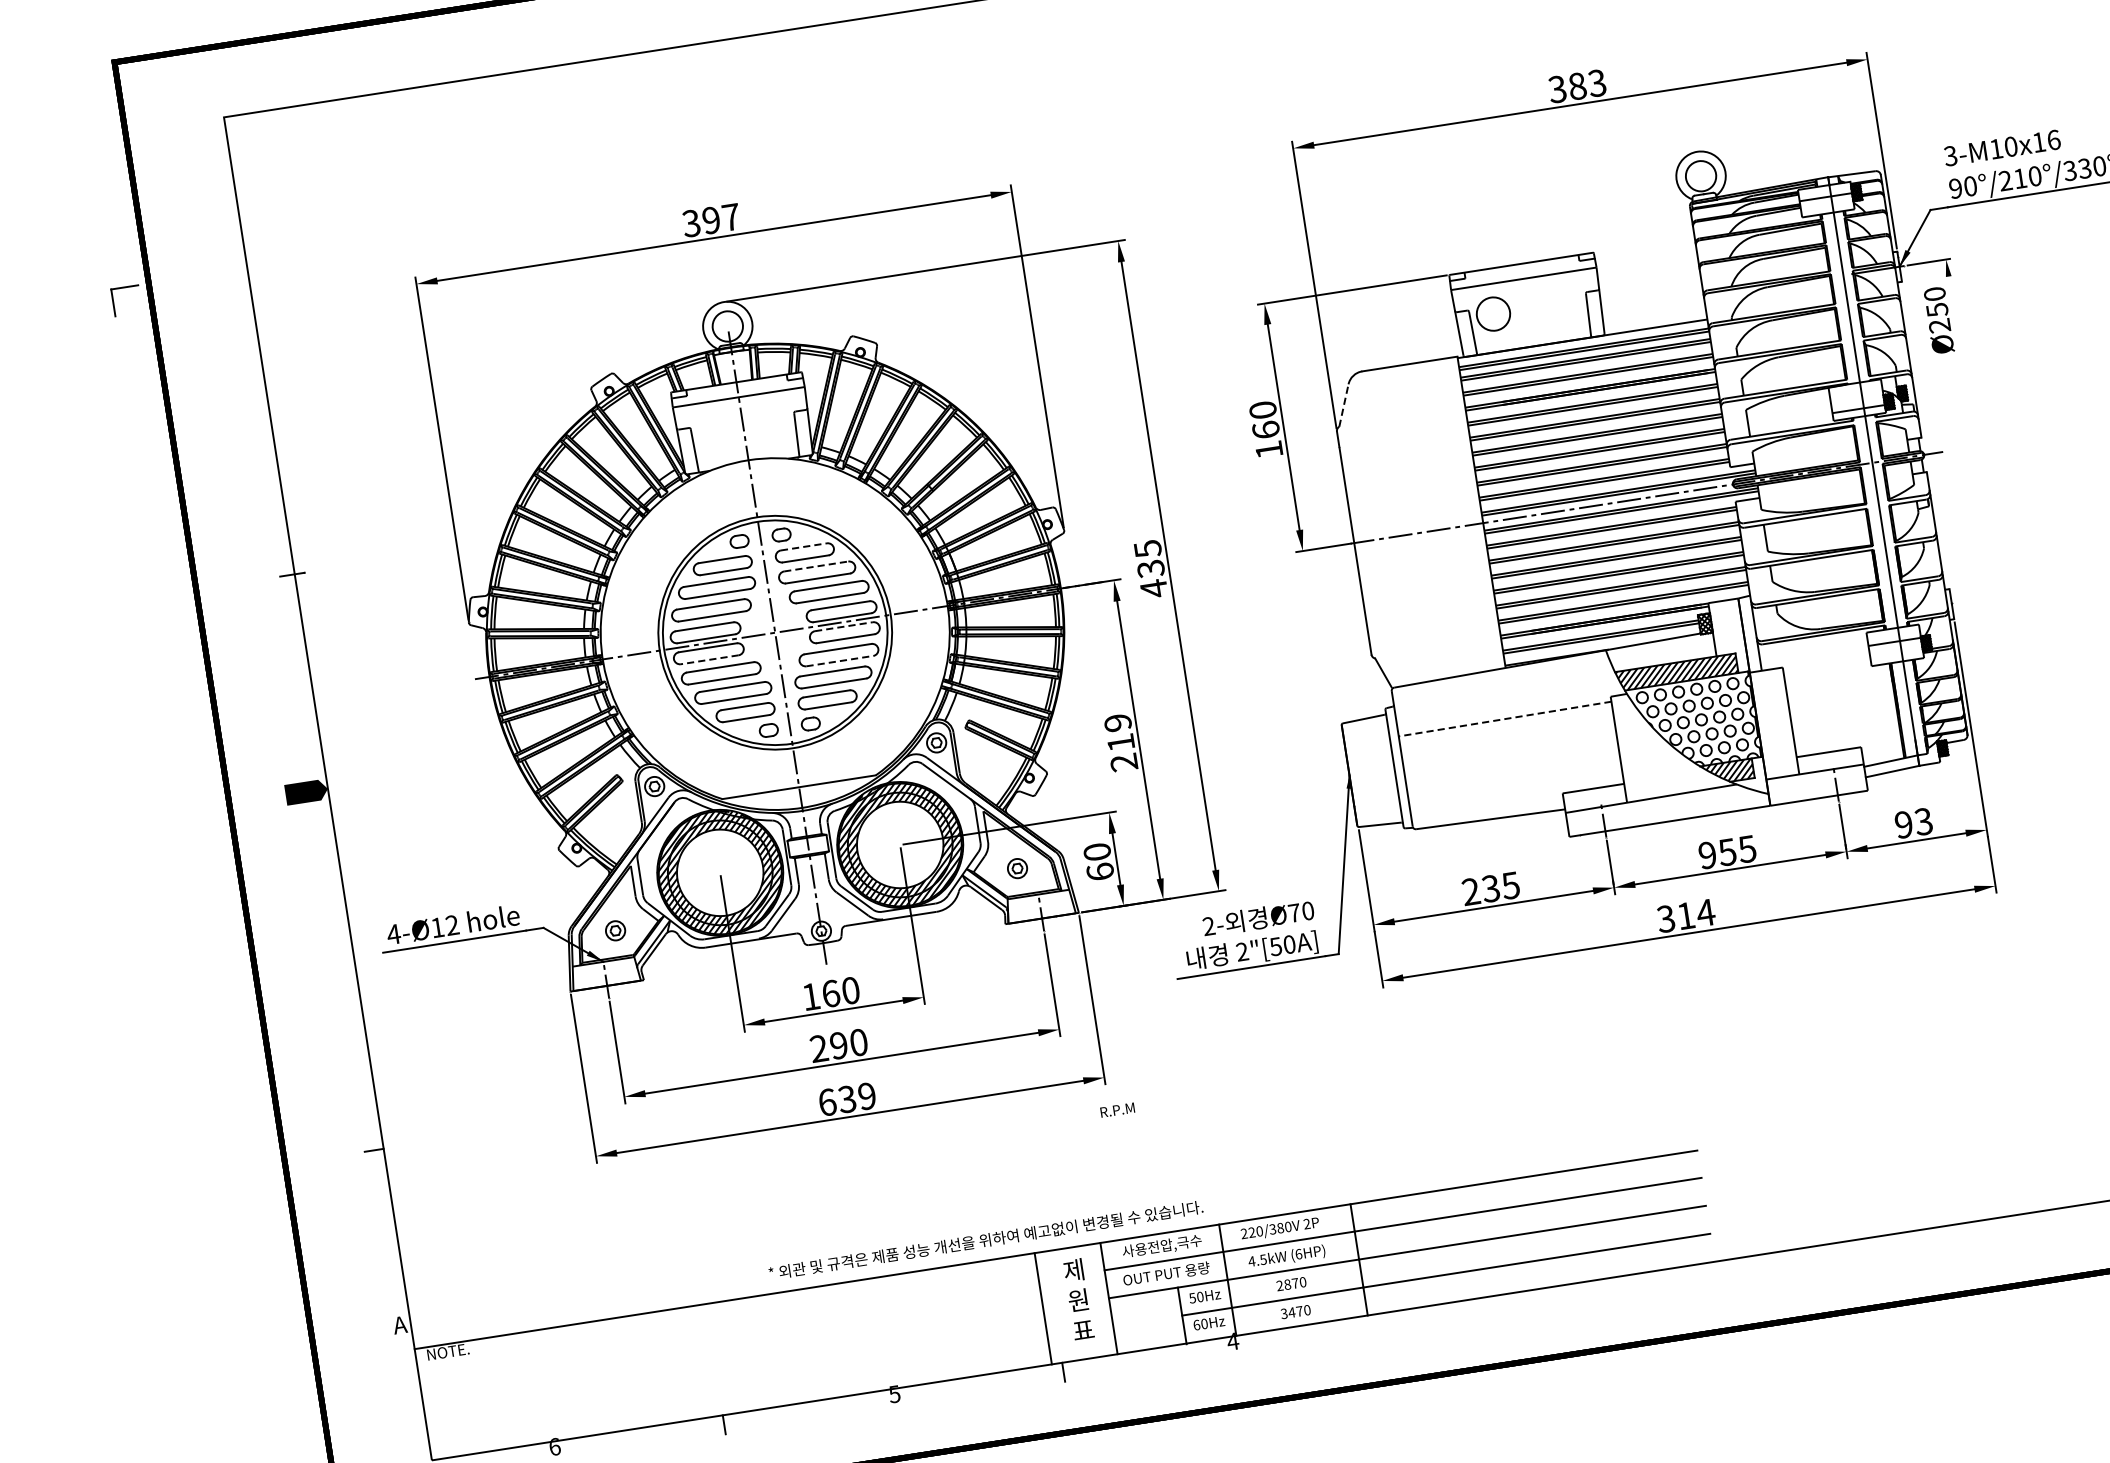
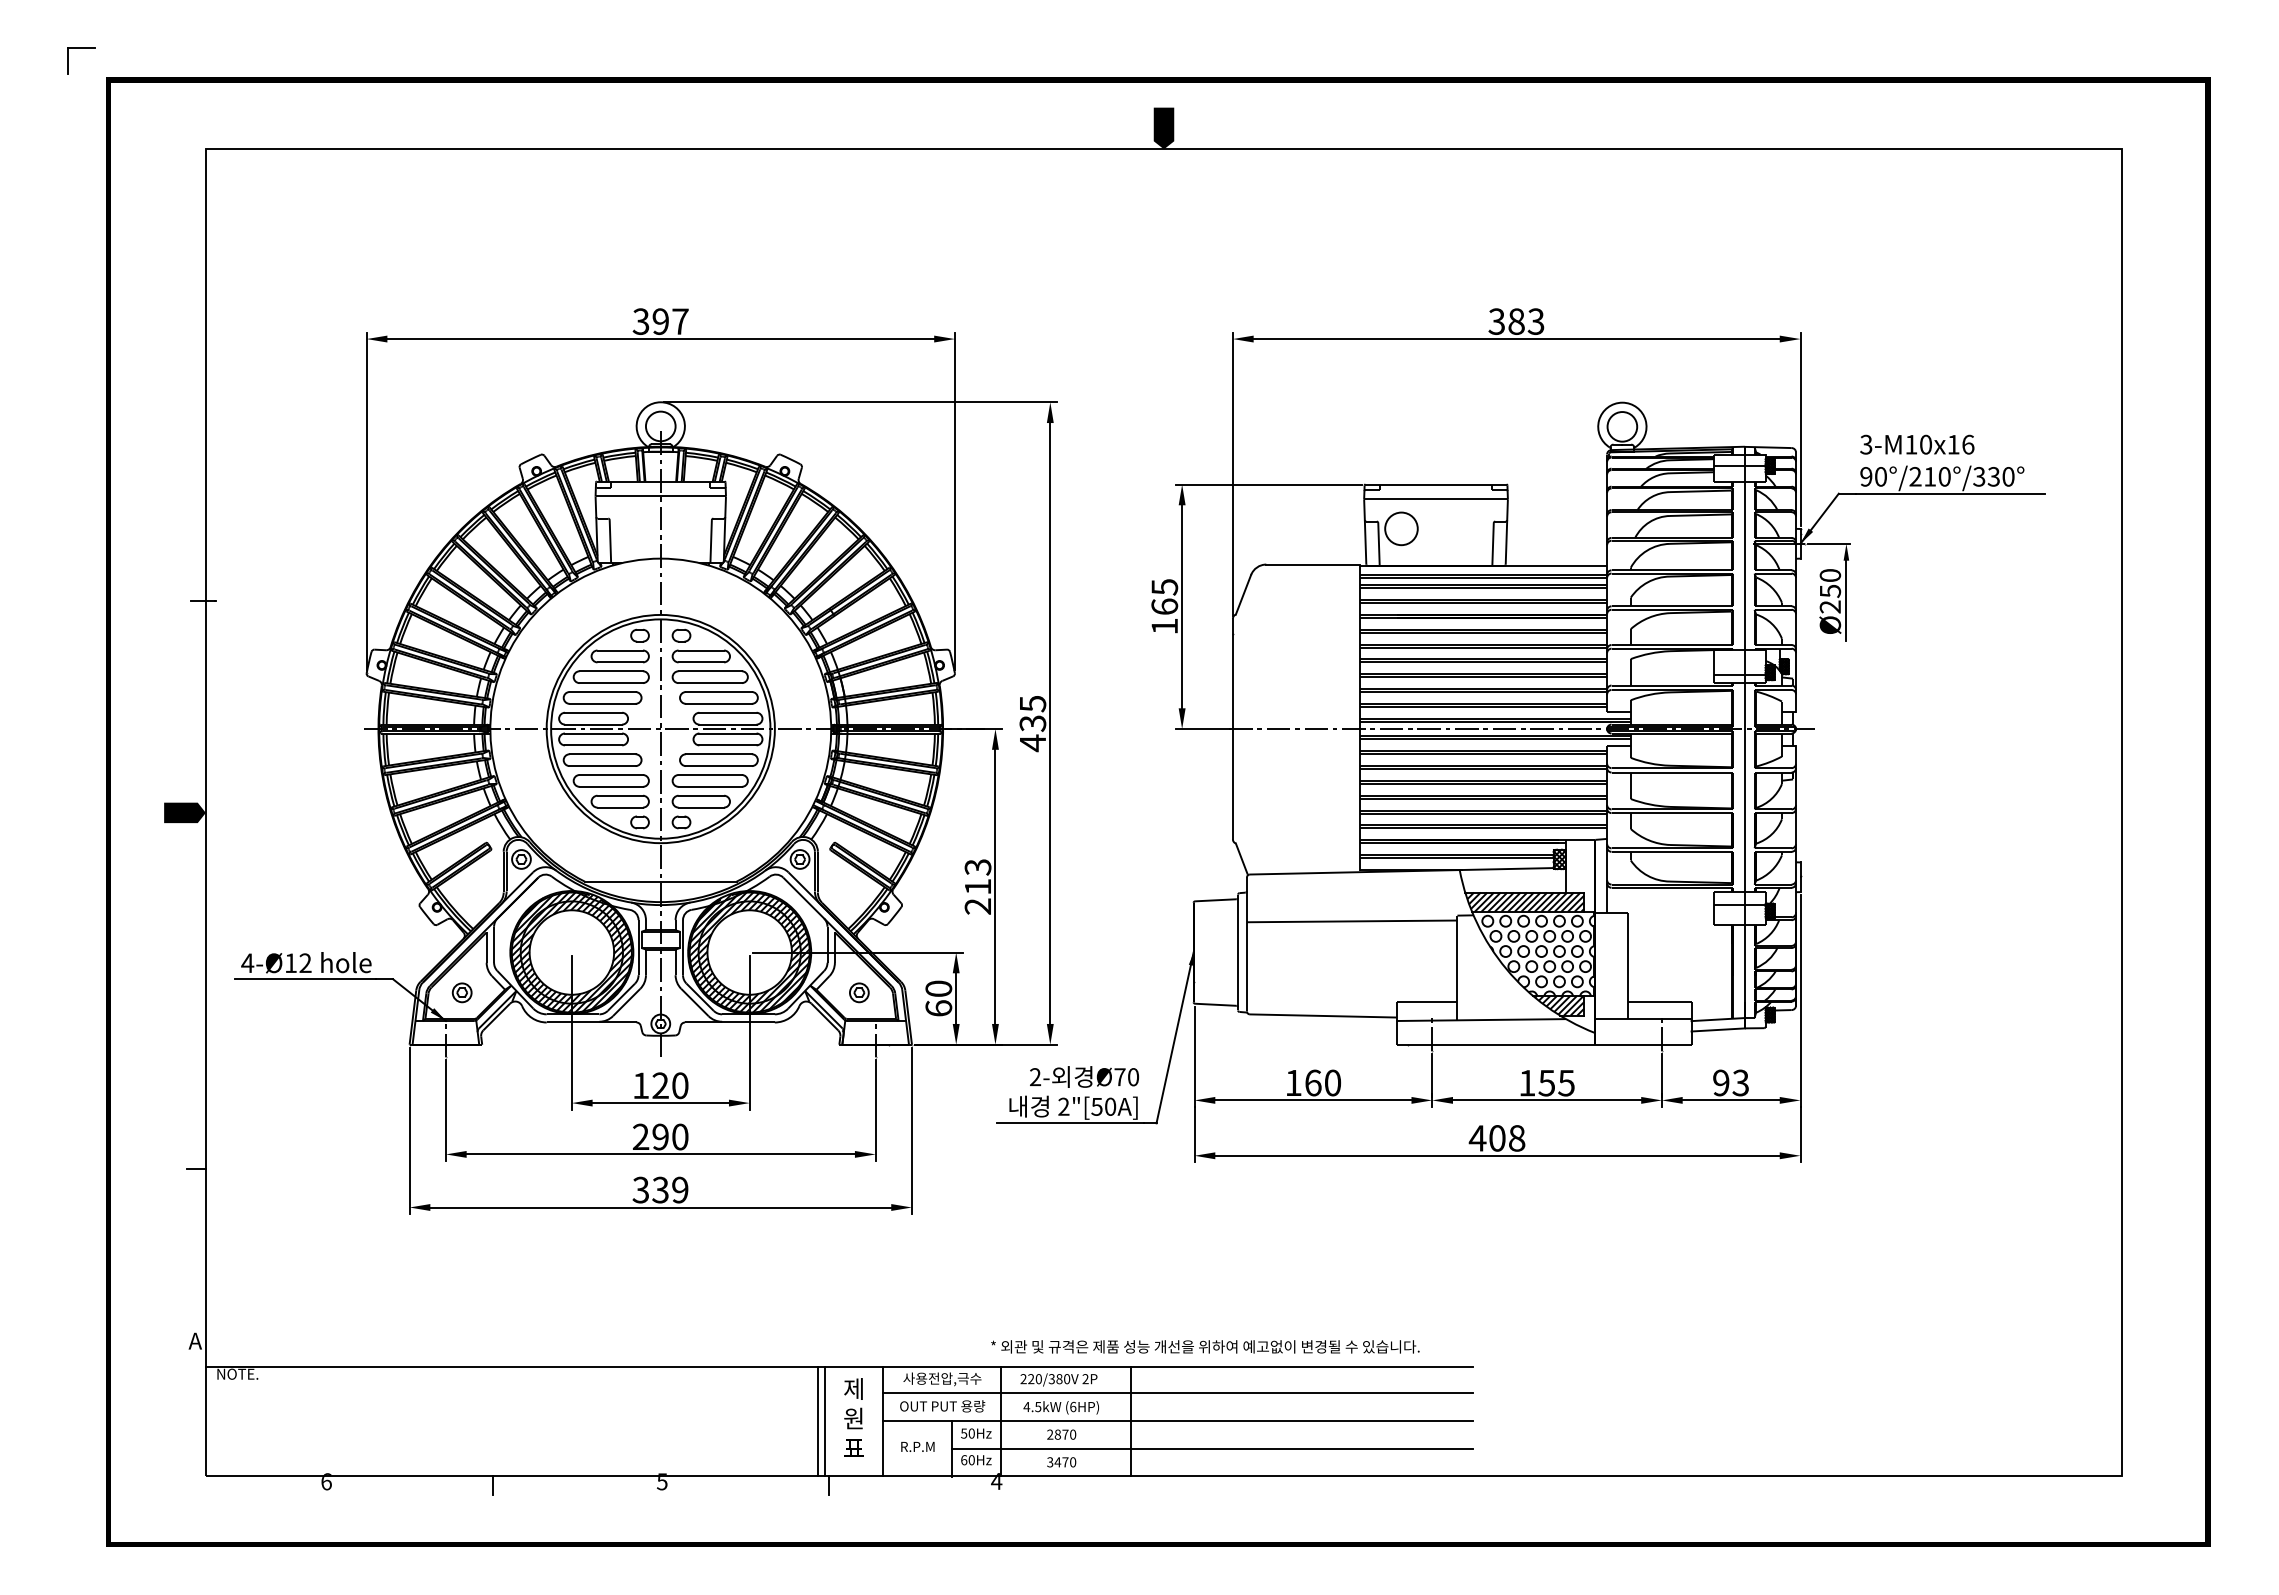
part: (124, 288) -> (81, 48), moved
line: (1954, 314) -> (1846, 598), added
line: (1343, 405) -> (1243, 594), dashed -> solid
text: (1262, 410) -> (1164, 587), 160 -> 165
line: (804, 546) -> (701, 650), dashed -> solid
line: (816, 566) -> (710, 671), dashed -> solid
line: (844, 626) -> (728, 733), dashed -> solid
line: (709, 659) -> (593, 745), dashed -> solid
line: (840, 661) -> (719, 766), dashed -> solid
line: (1504, 719) -> (1351, 921), dashed -> solid
text: (1117, 723) -> (977, 867), 219 -> 213
text: (1707, 854) -> (1527, 1082), 955 -> 155
text: (1491, 888) -> (1313, 1082), 235 -> 160
text: (1685, 916) -> (1496, 1138), 314 -> 408
text: (830, 993) -> (660, 1085), 160 -> 120
text: (826, 1101) -> (640, 1189), 639 -> 339
text: (1117, 1109) -> (917, 1446), moved
text: (986, 1239) -> (1205, 1346), moved
line: (1049, 1307) -> (824, 1421), added

